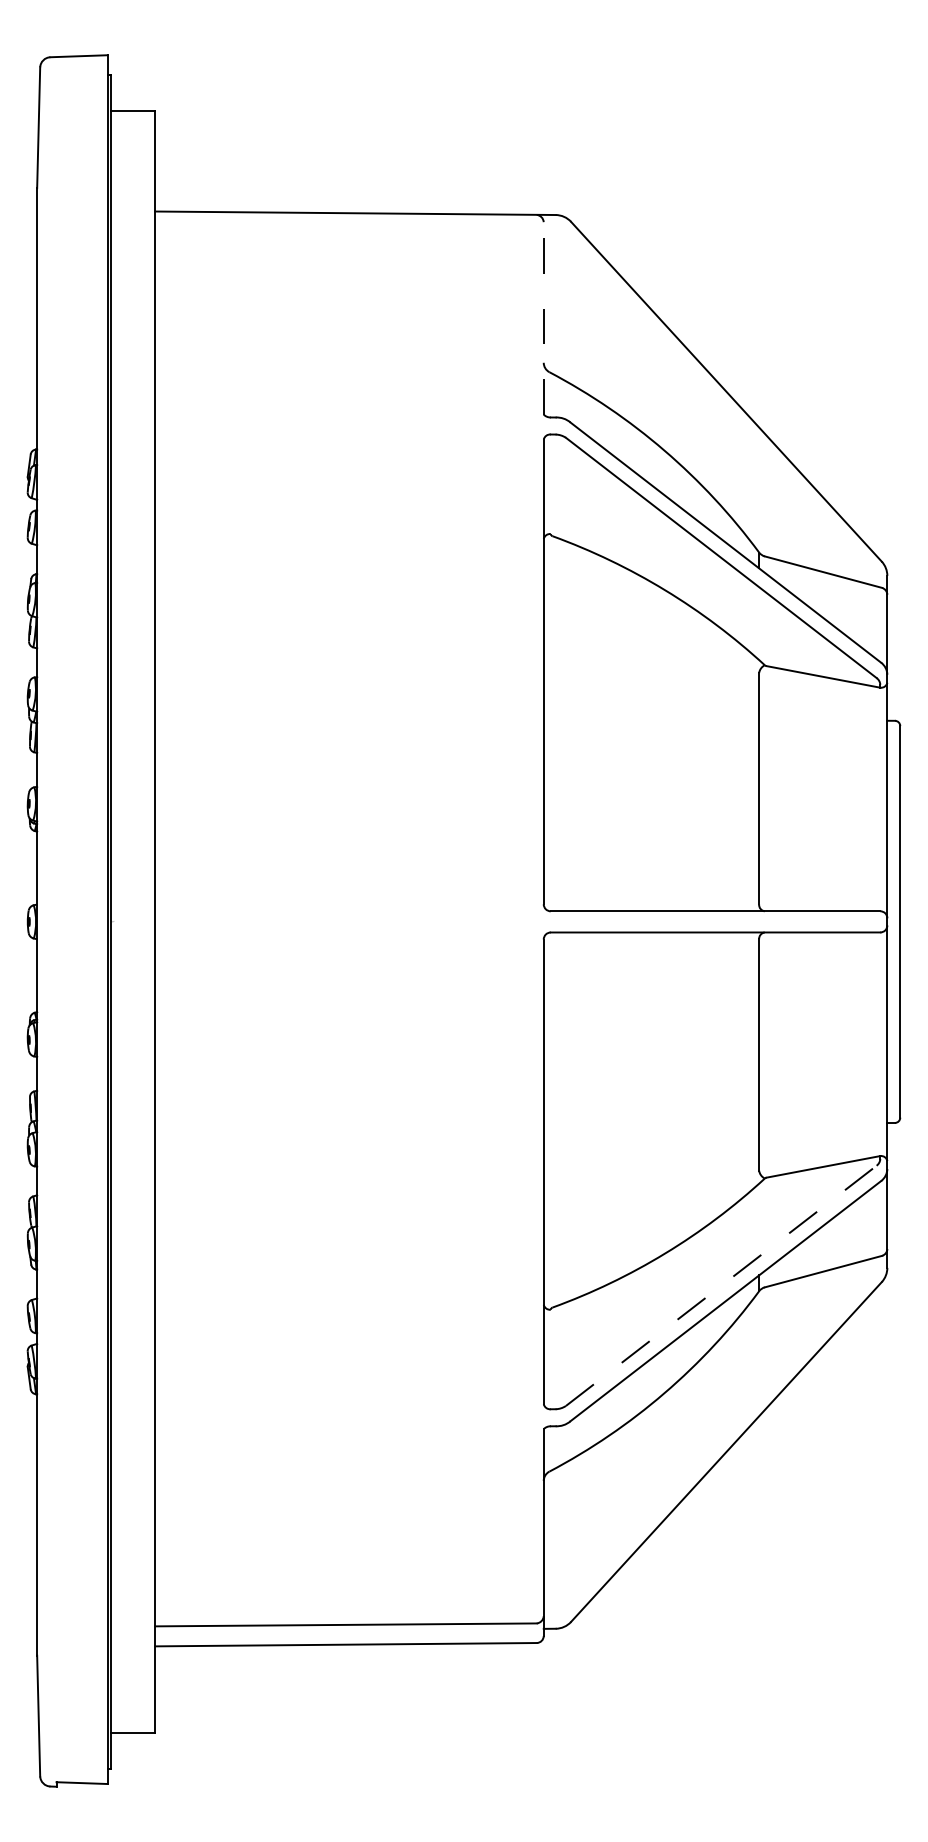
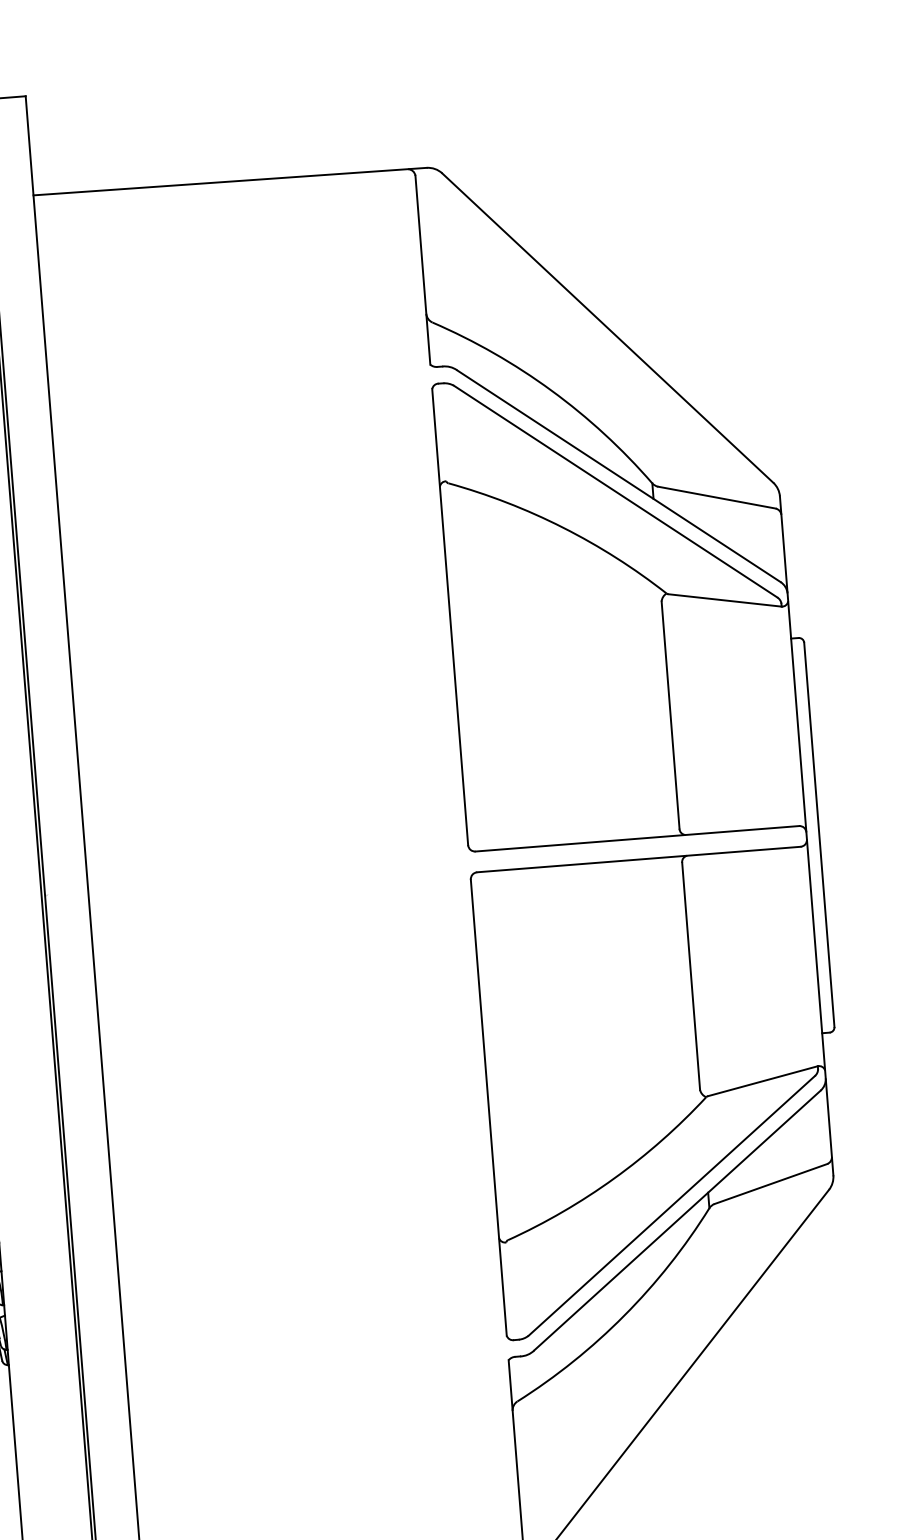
line: (543, 317) -> (422, 269), dashed -> solid
line: (721, 1285) -> (671, 1205), dashed -> solid

